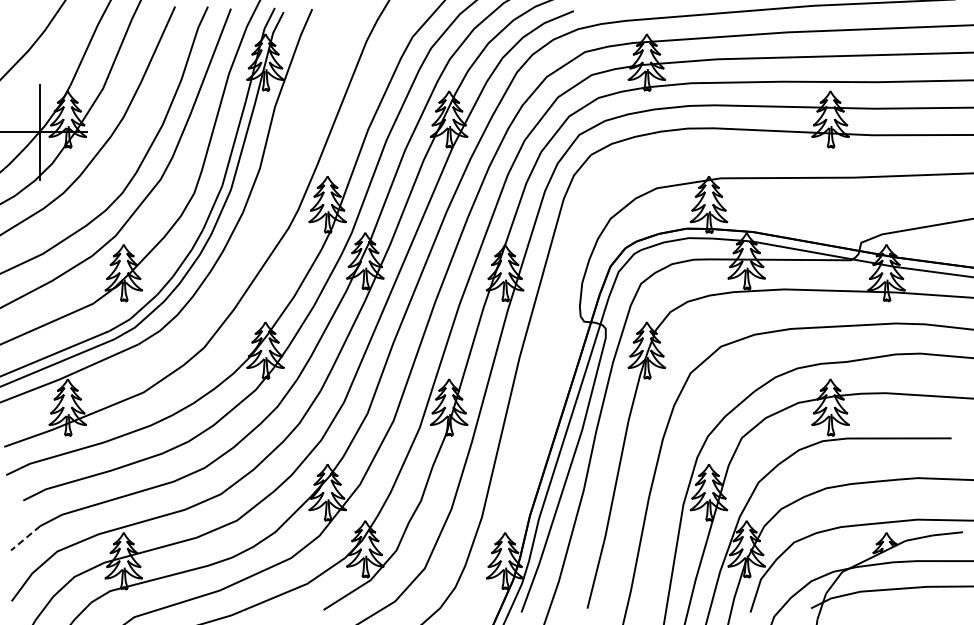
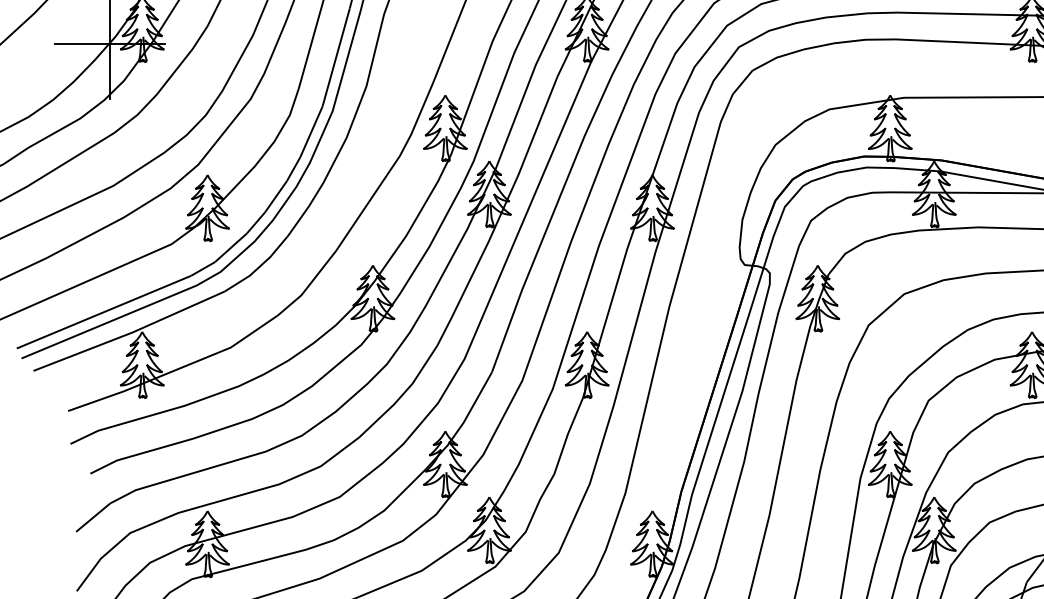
line: (25, 538) -> (92, 517), dashed -> solid

